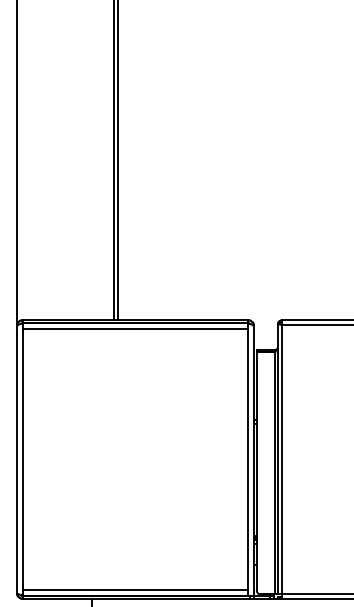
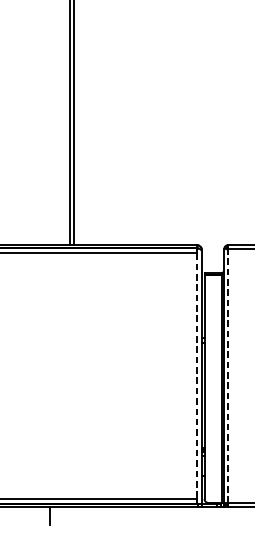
line: (282, 459) -> (228, 375), solid -> dashed
line: (248, 460) -> (196, 376), solid -> dashed

